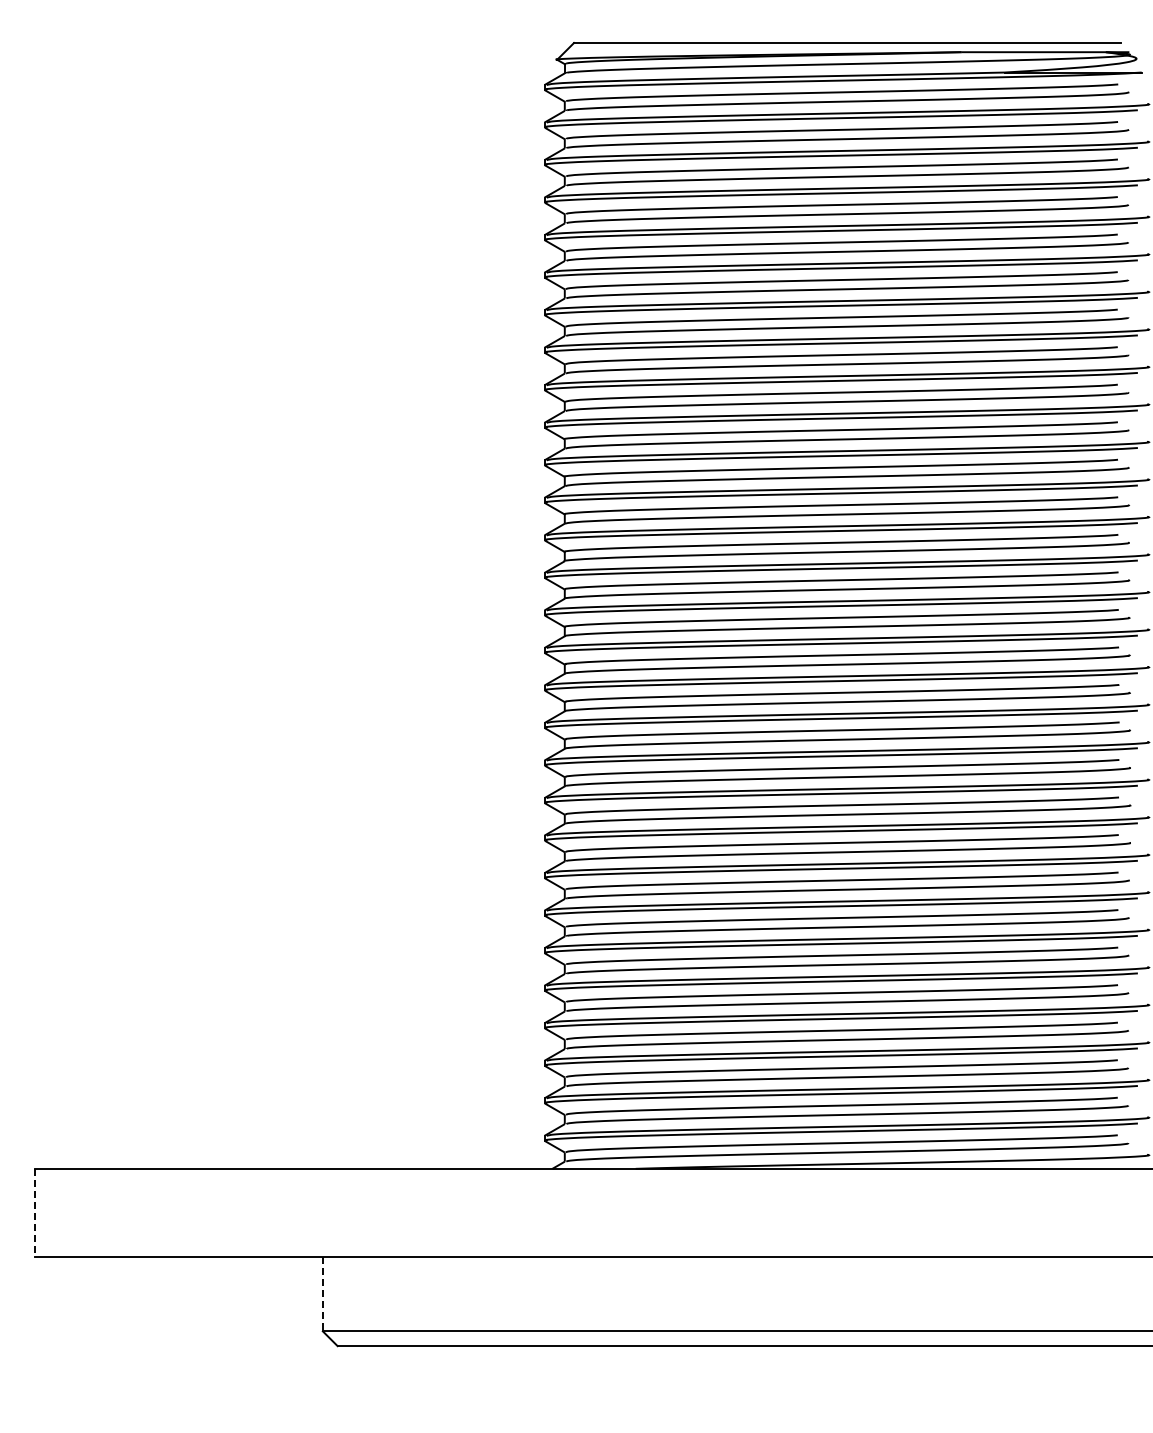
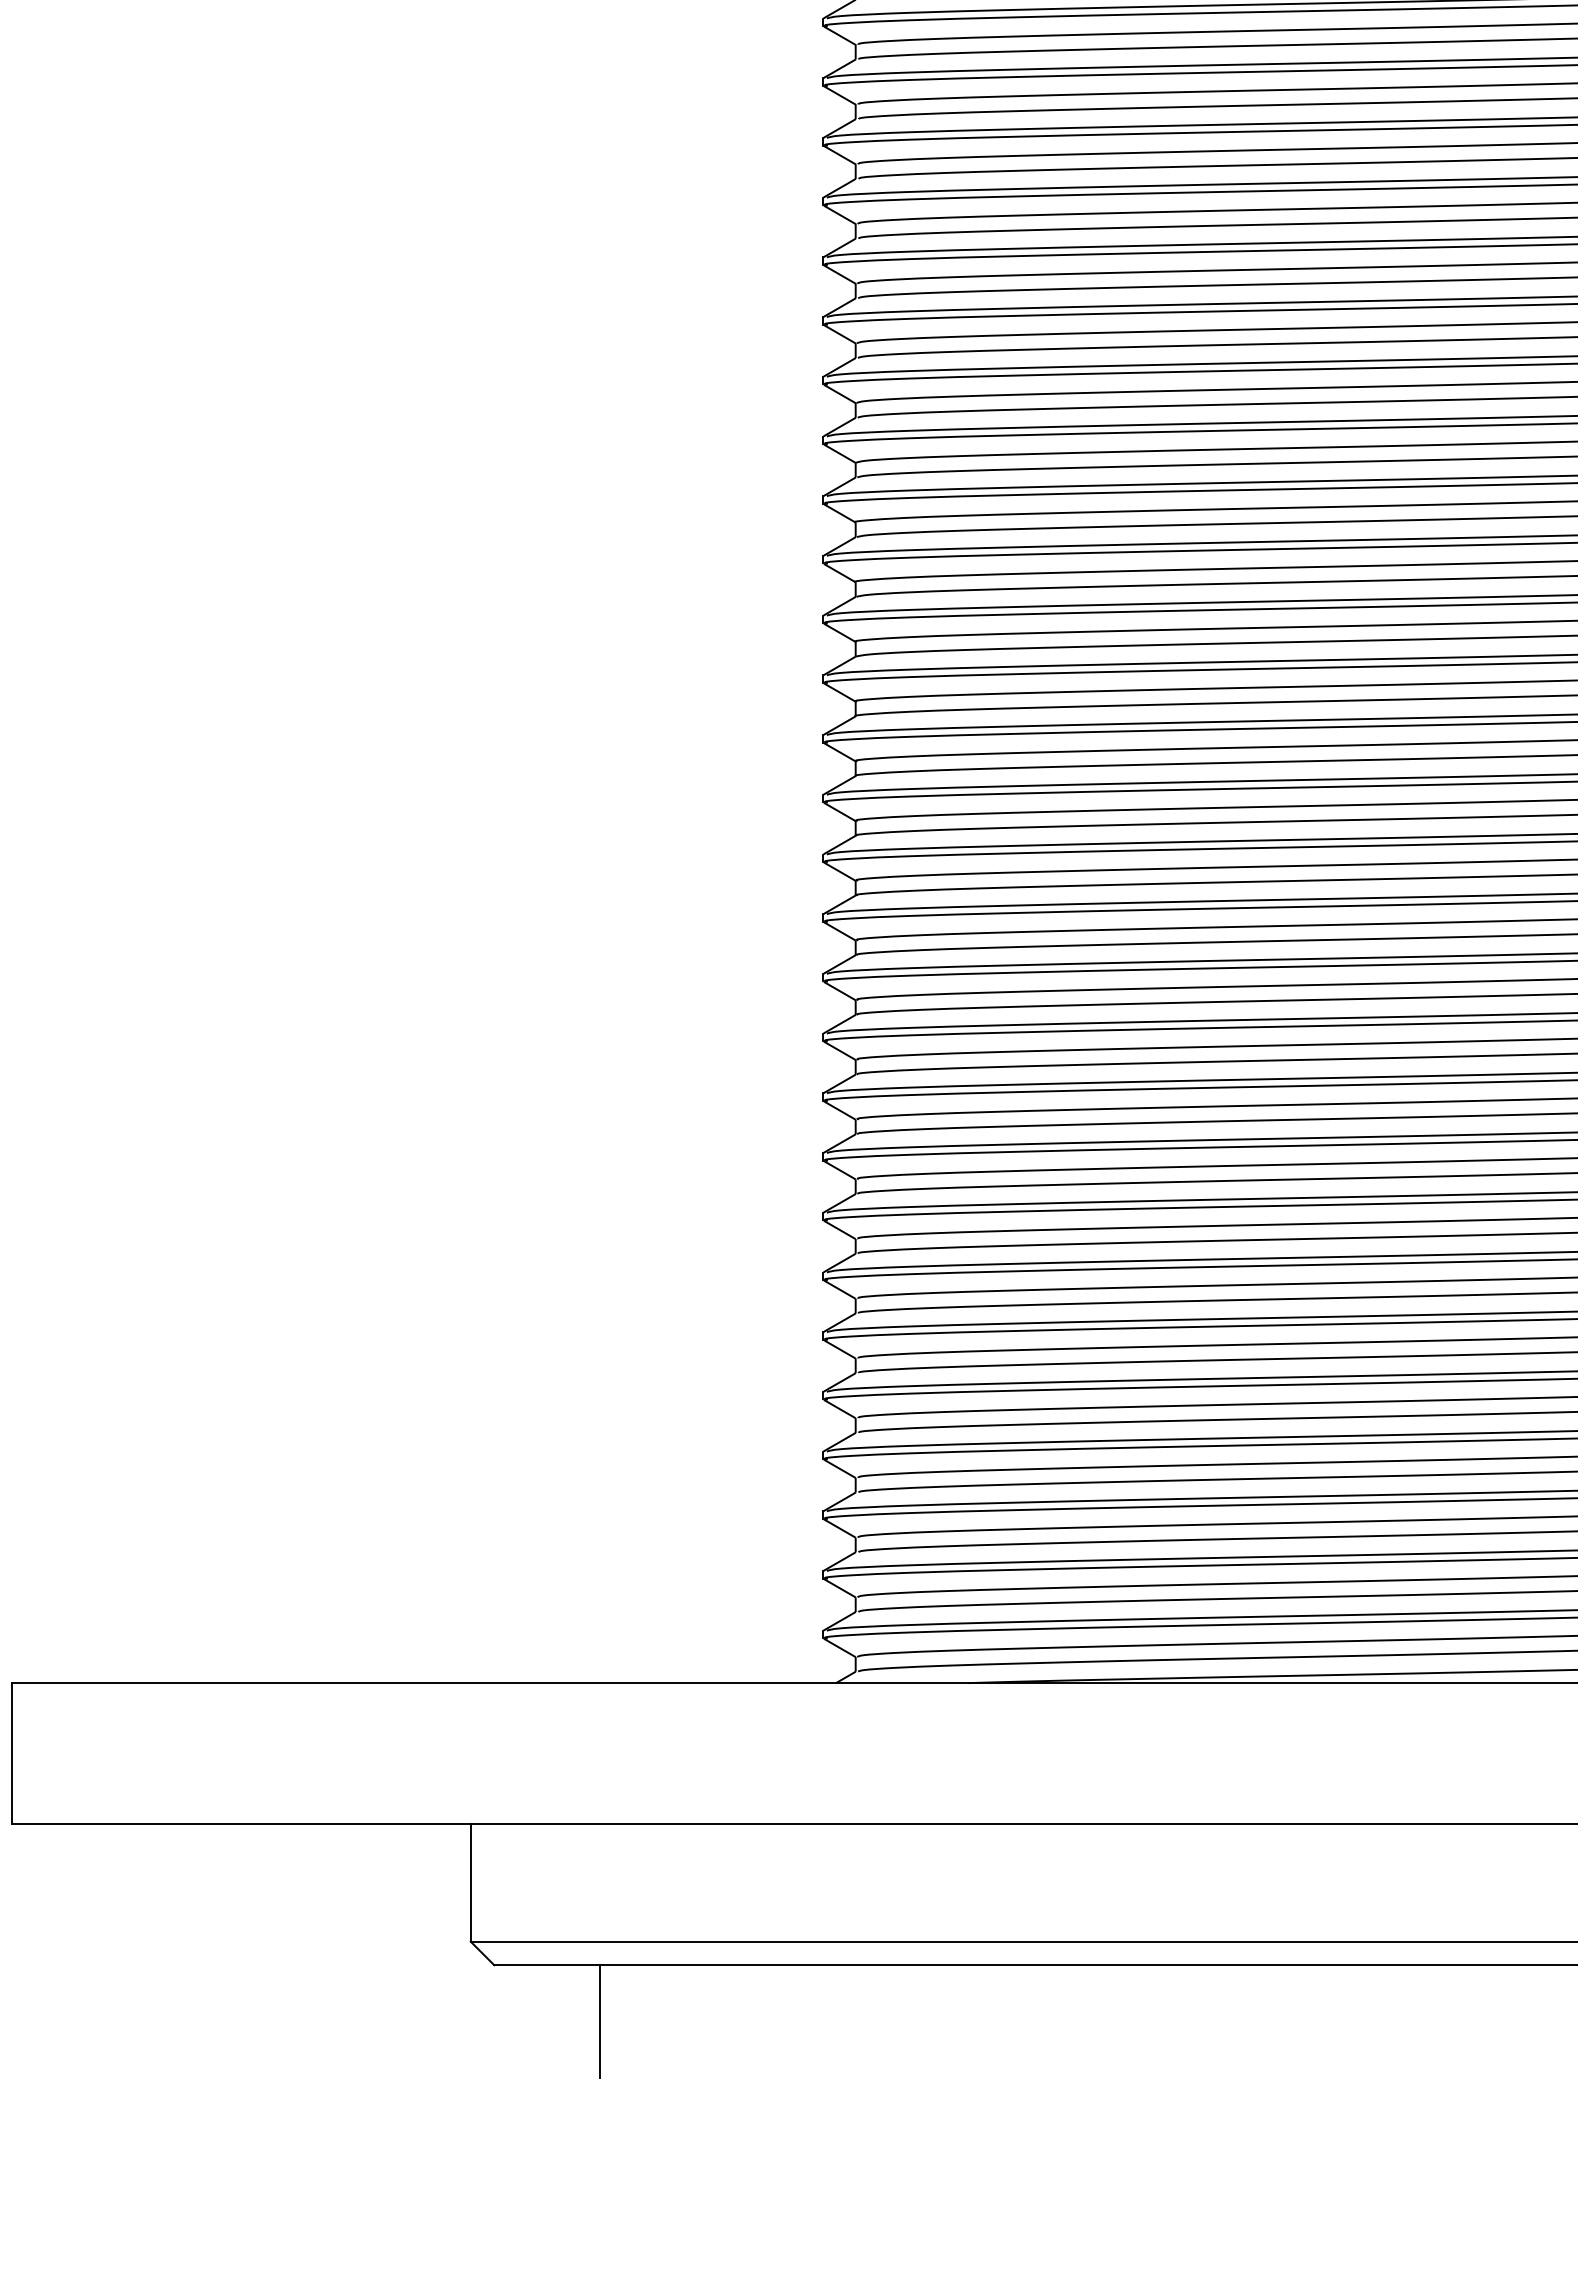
line: (34, 1213) -> (11, 1754), dashed -> solid
line: (322, 1294) -> (470, 1883), dashed -> solid
line: (404, 1381) -> (600, 2021), added

